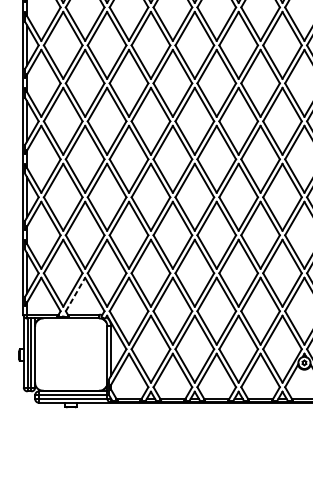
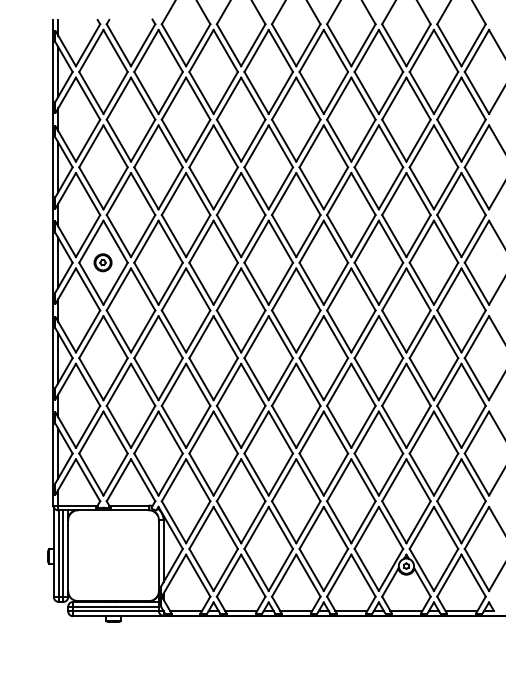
part: (62, 121) -> (102, 262), added
line: (76, 293) -> (119, 479), dashed -> solid

